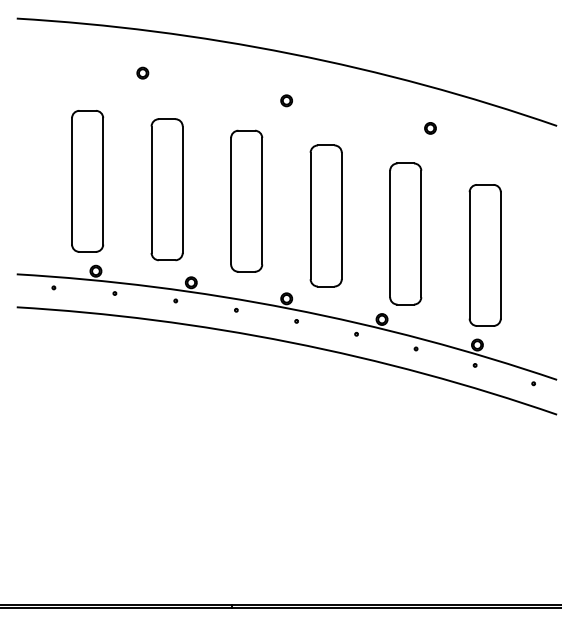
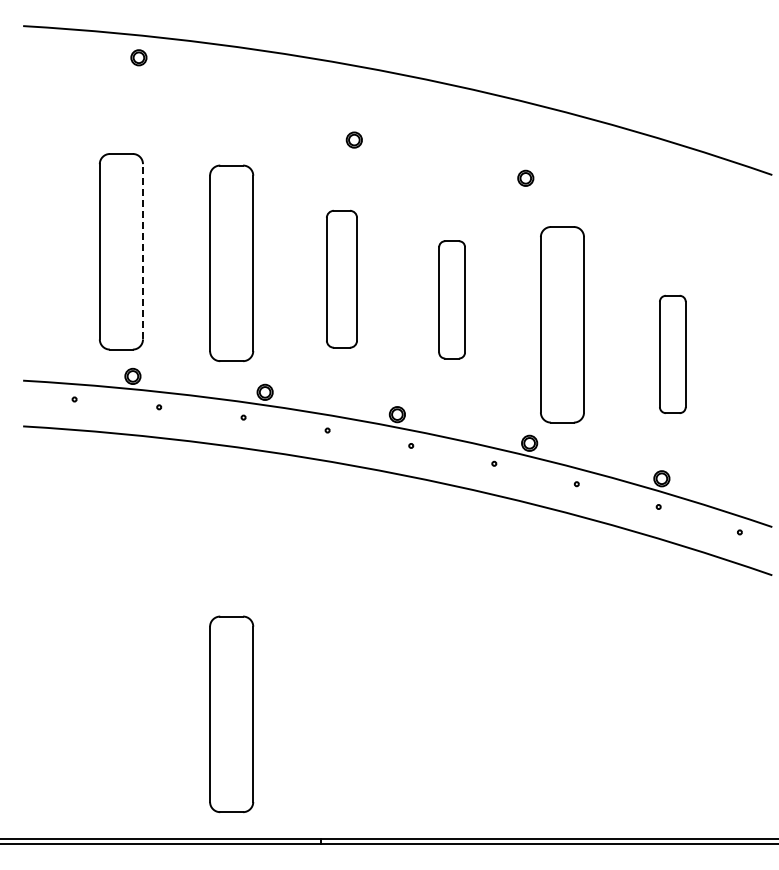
part: (142, 72) -> (138, 57), moved
part: (286, 100) -> (353, 139), moved
part: (430, 127) -> (525, 177), moved
line: (103, 181) -> (143, 251), solid -> dashed
part: (246, 200) -> (341, 278), size x0.7
part: (325, 215) -> (451, 299), size x0.6
part: (485, 255) -> (672, 354), size x0.6
part: (167, 515) -> (231, 714), added

